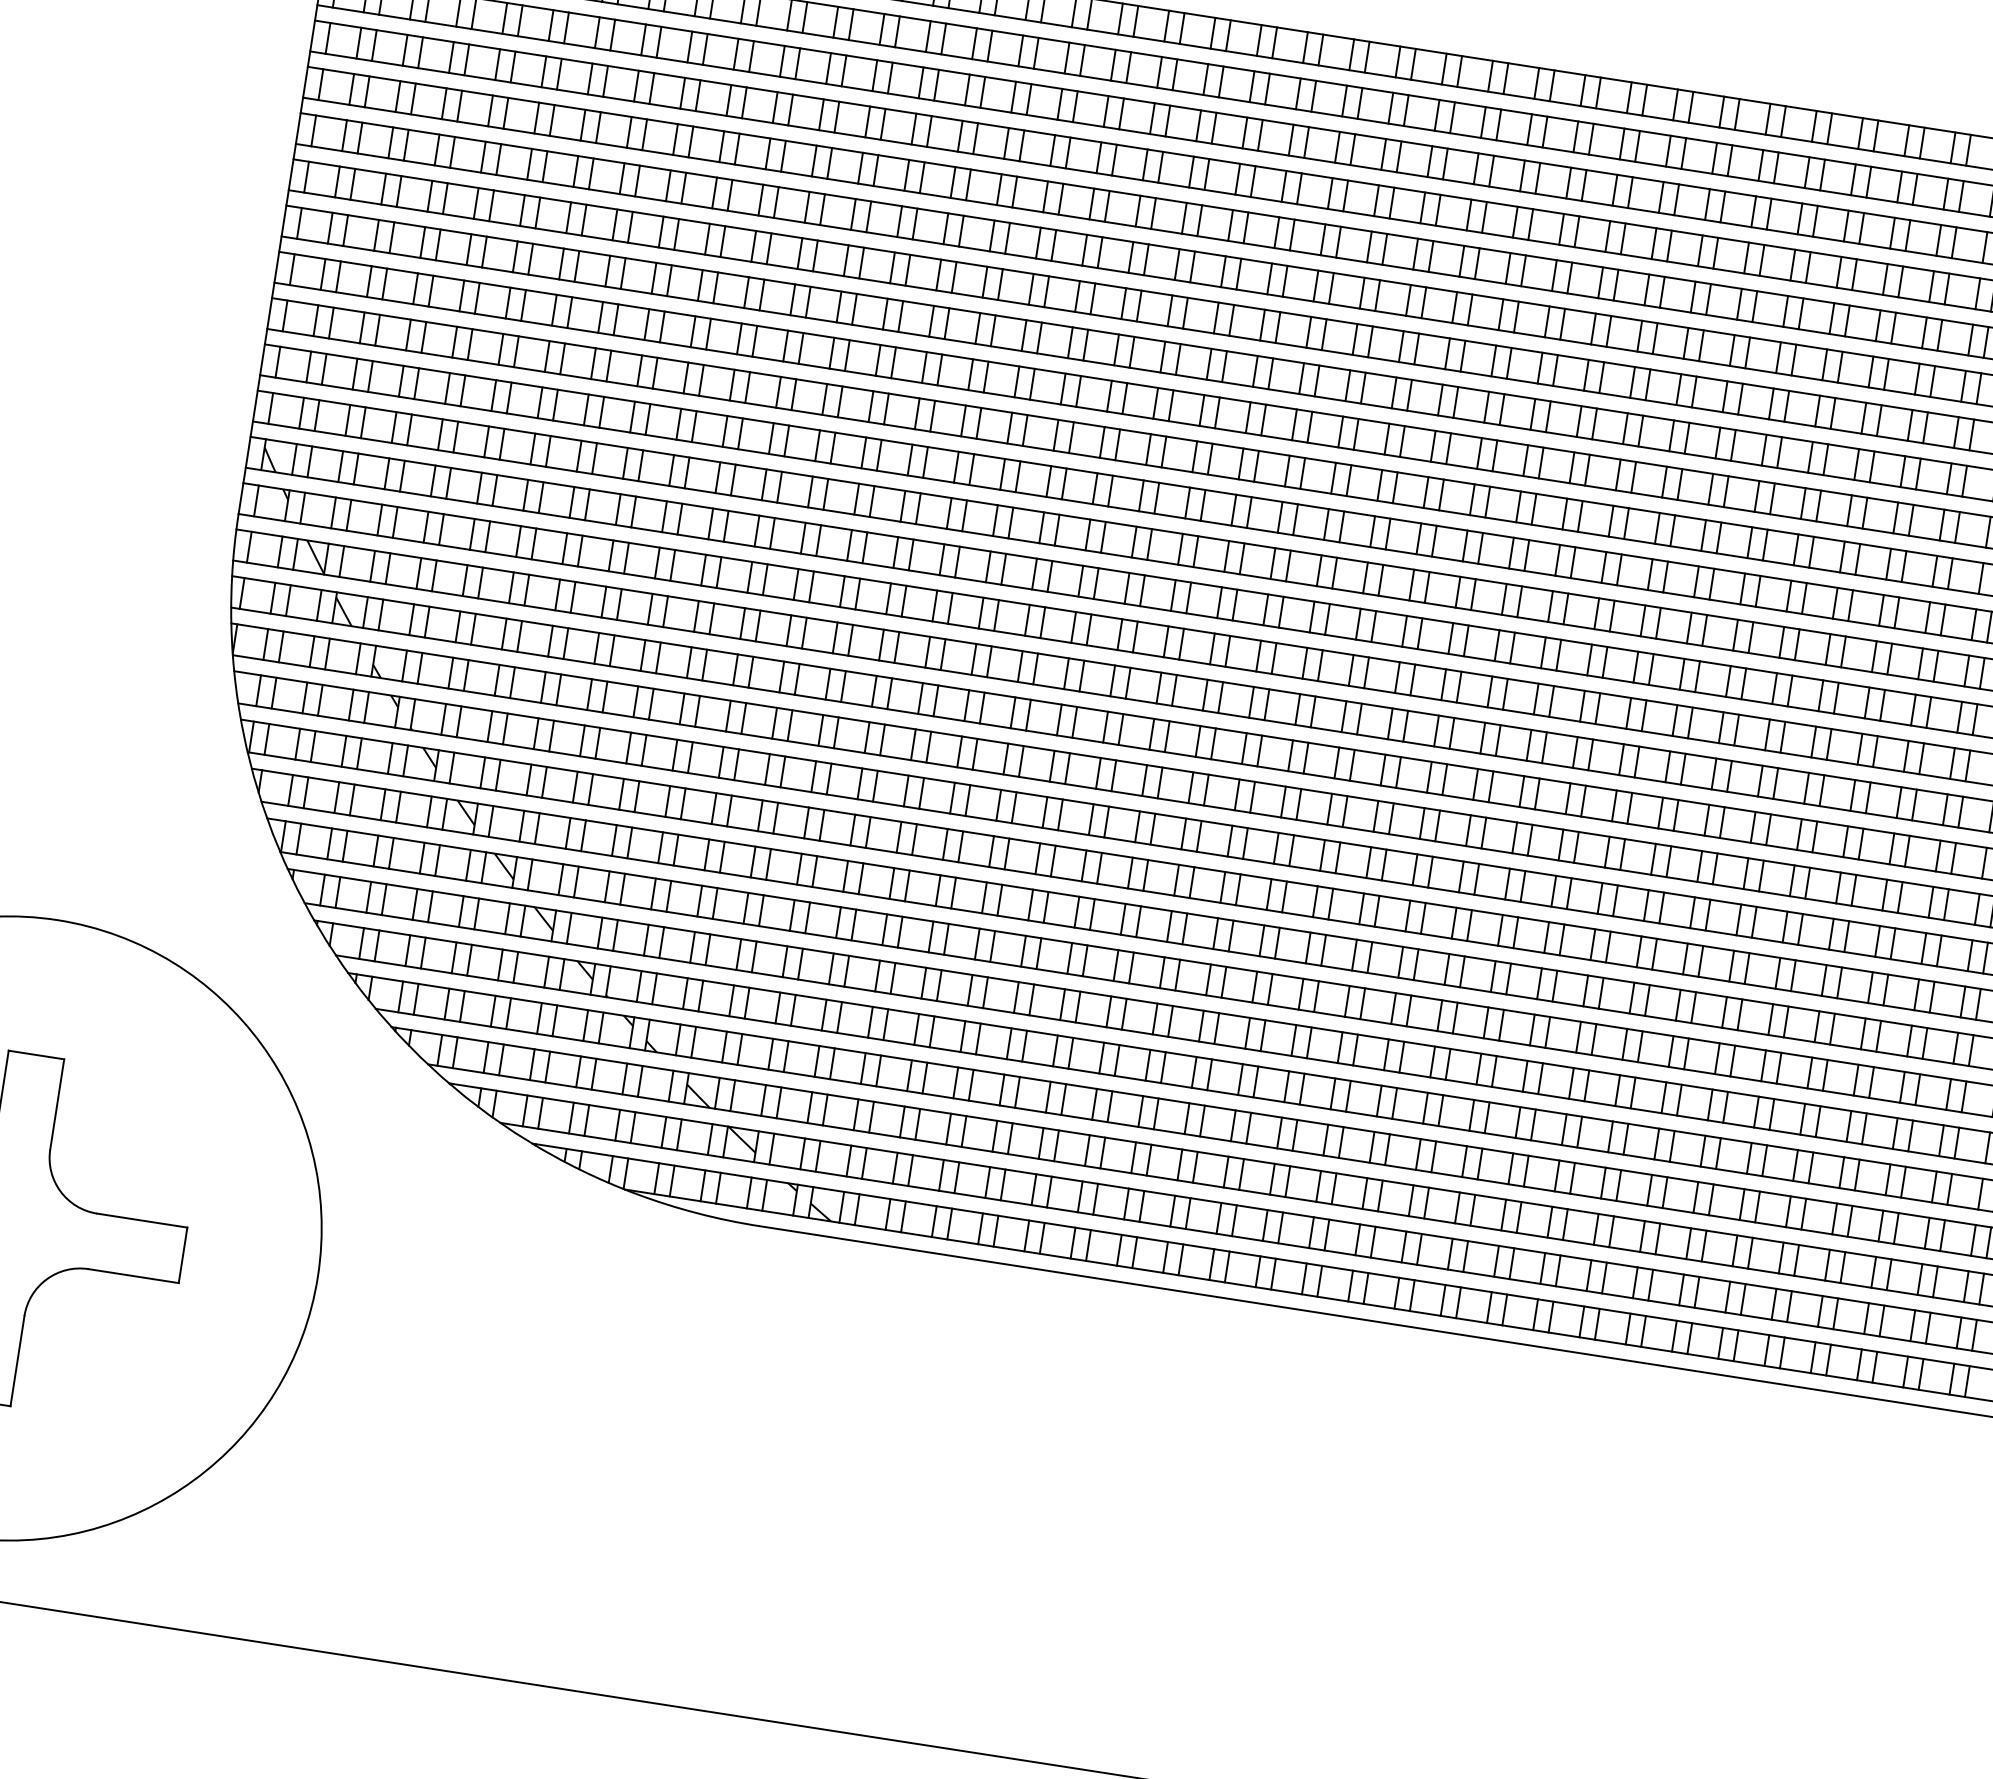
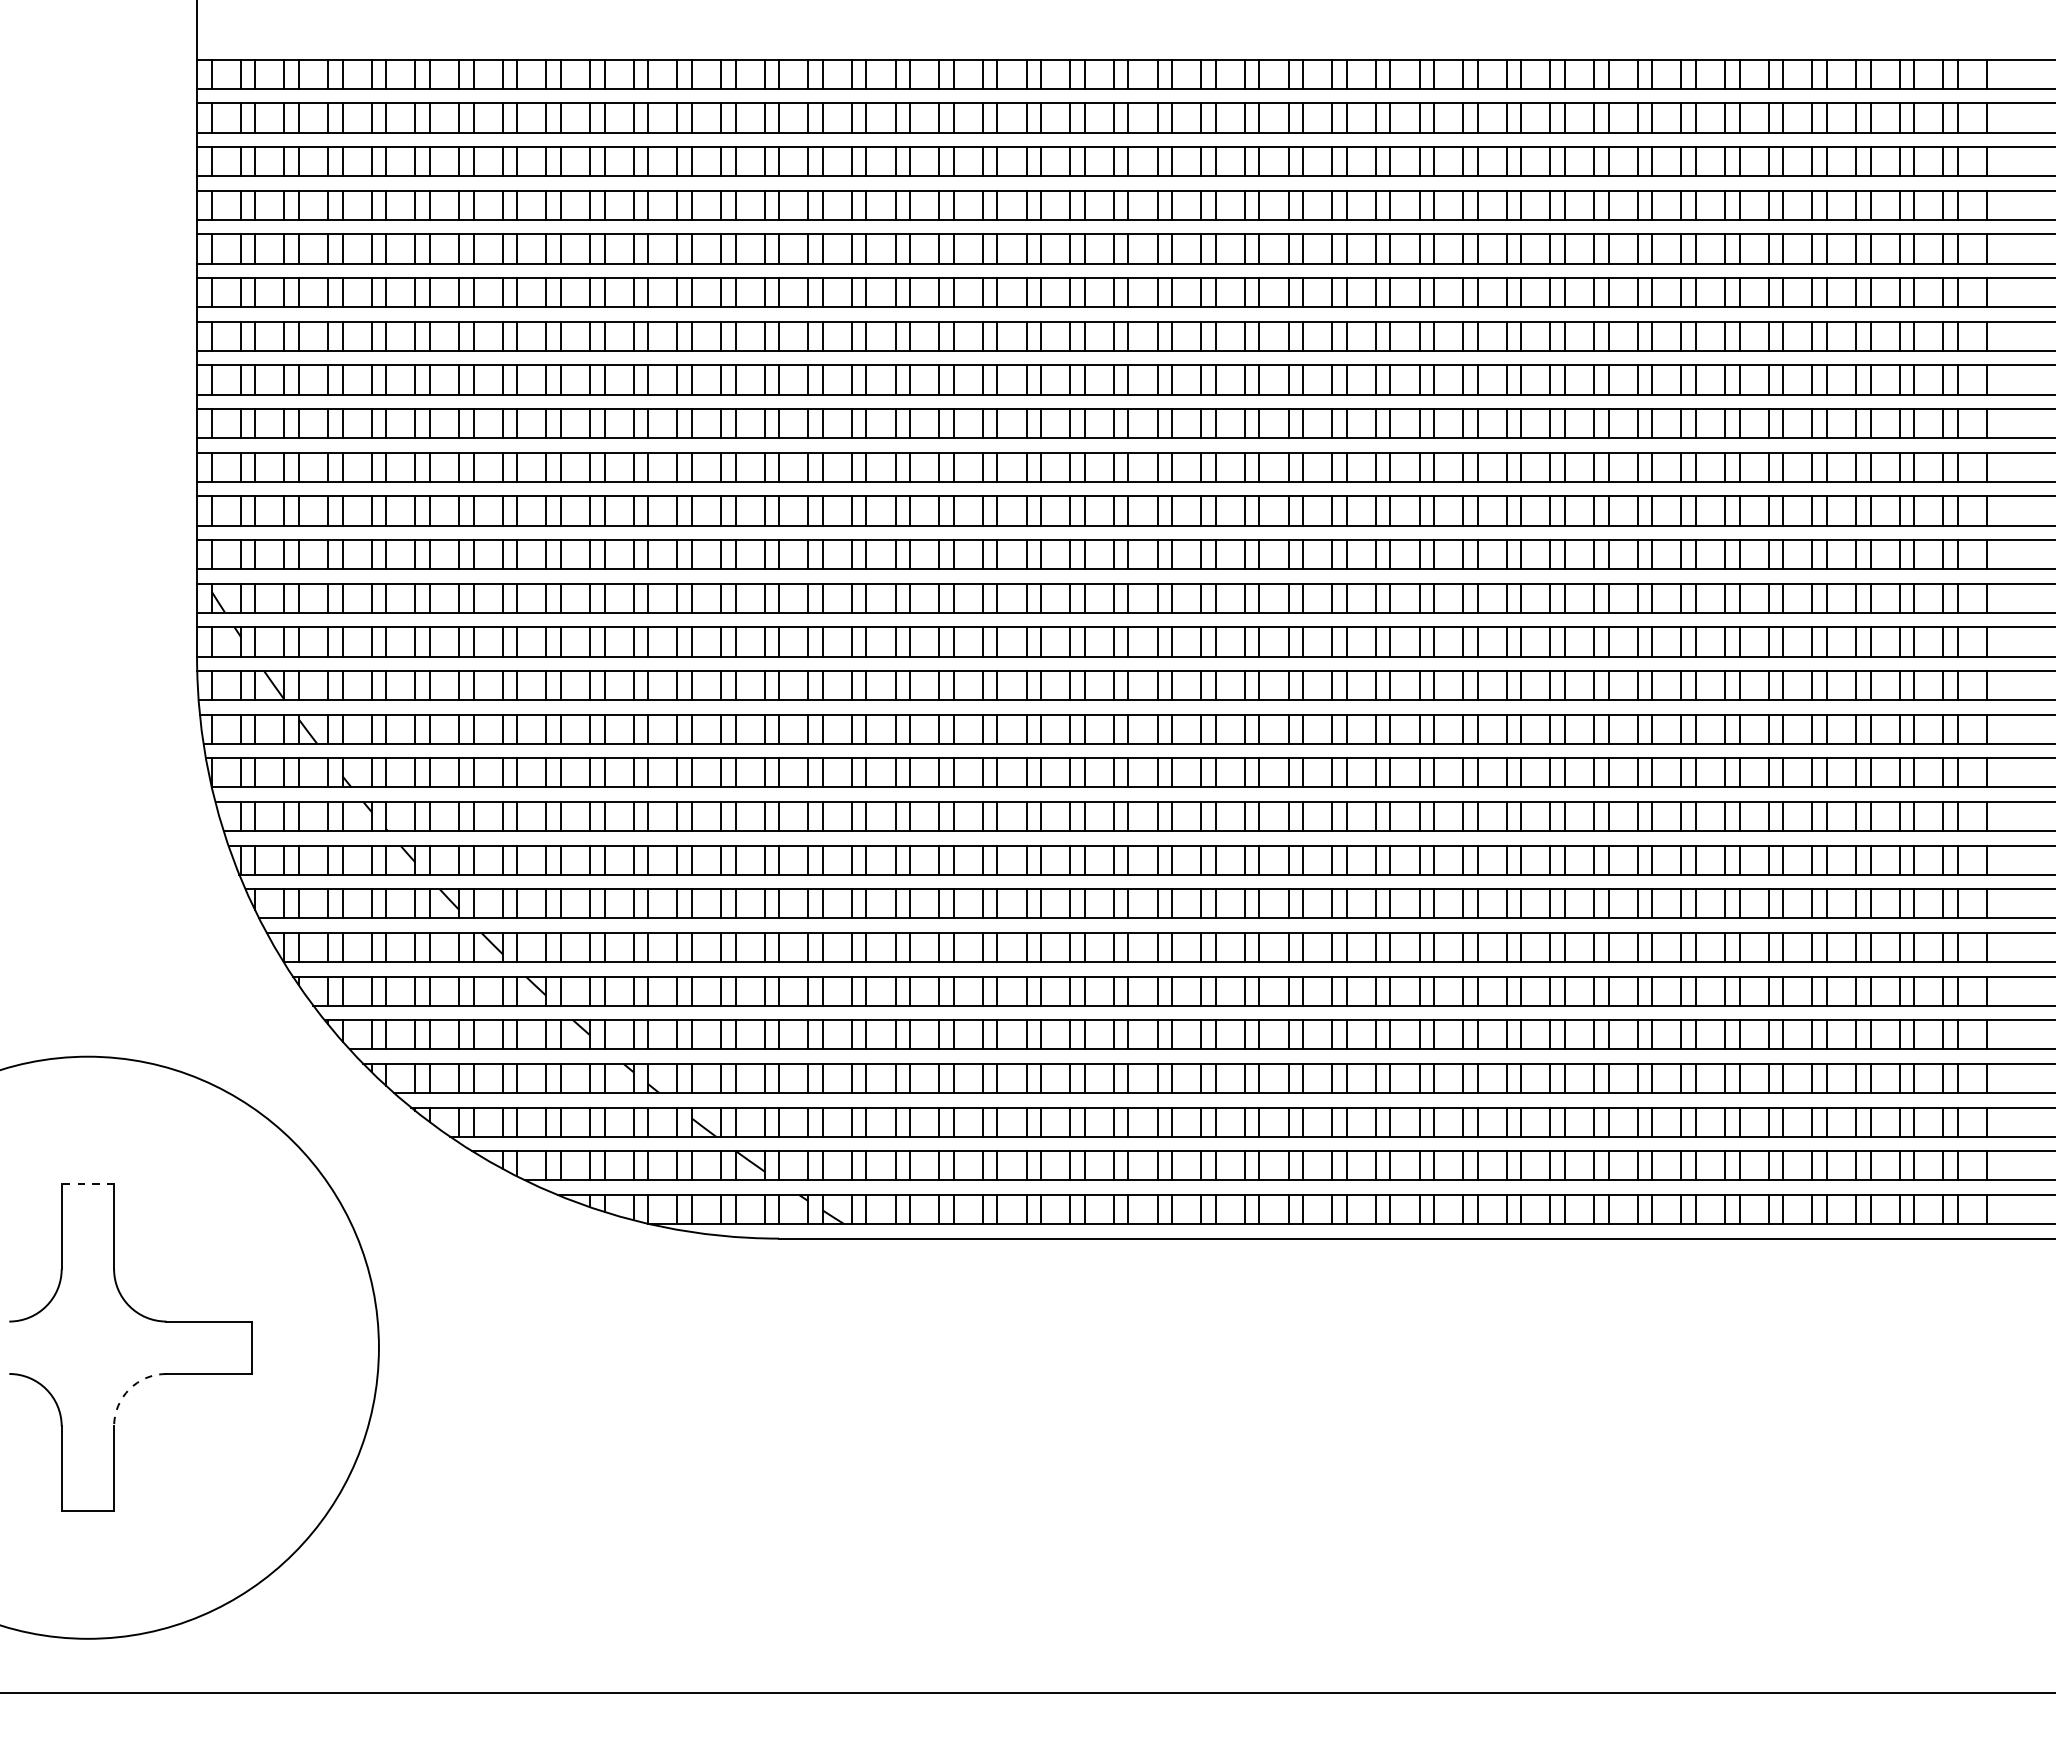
line: (35, 1055) -> (87, 1184), solid -> dashed
arc: (46, 1279) -> (129, 1389), solid -> dashed

